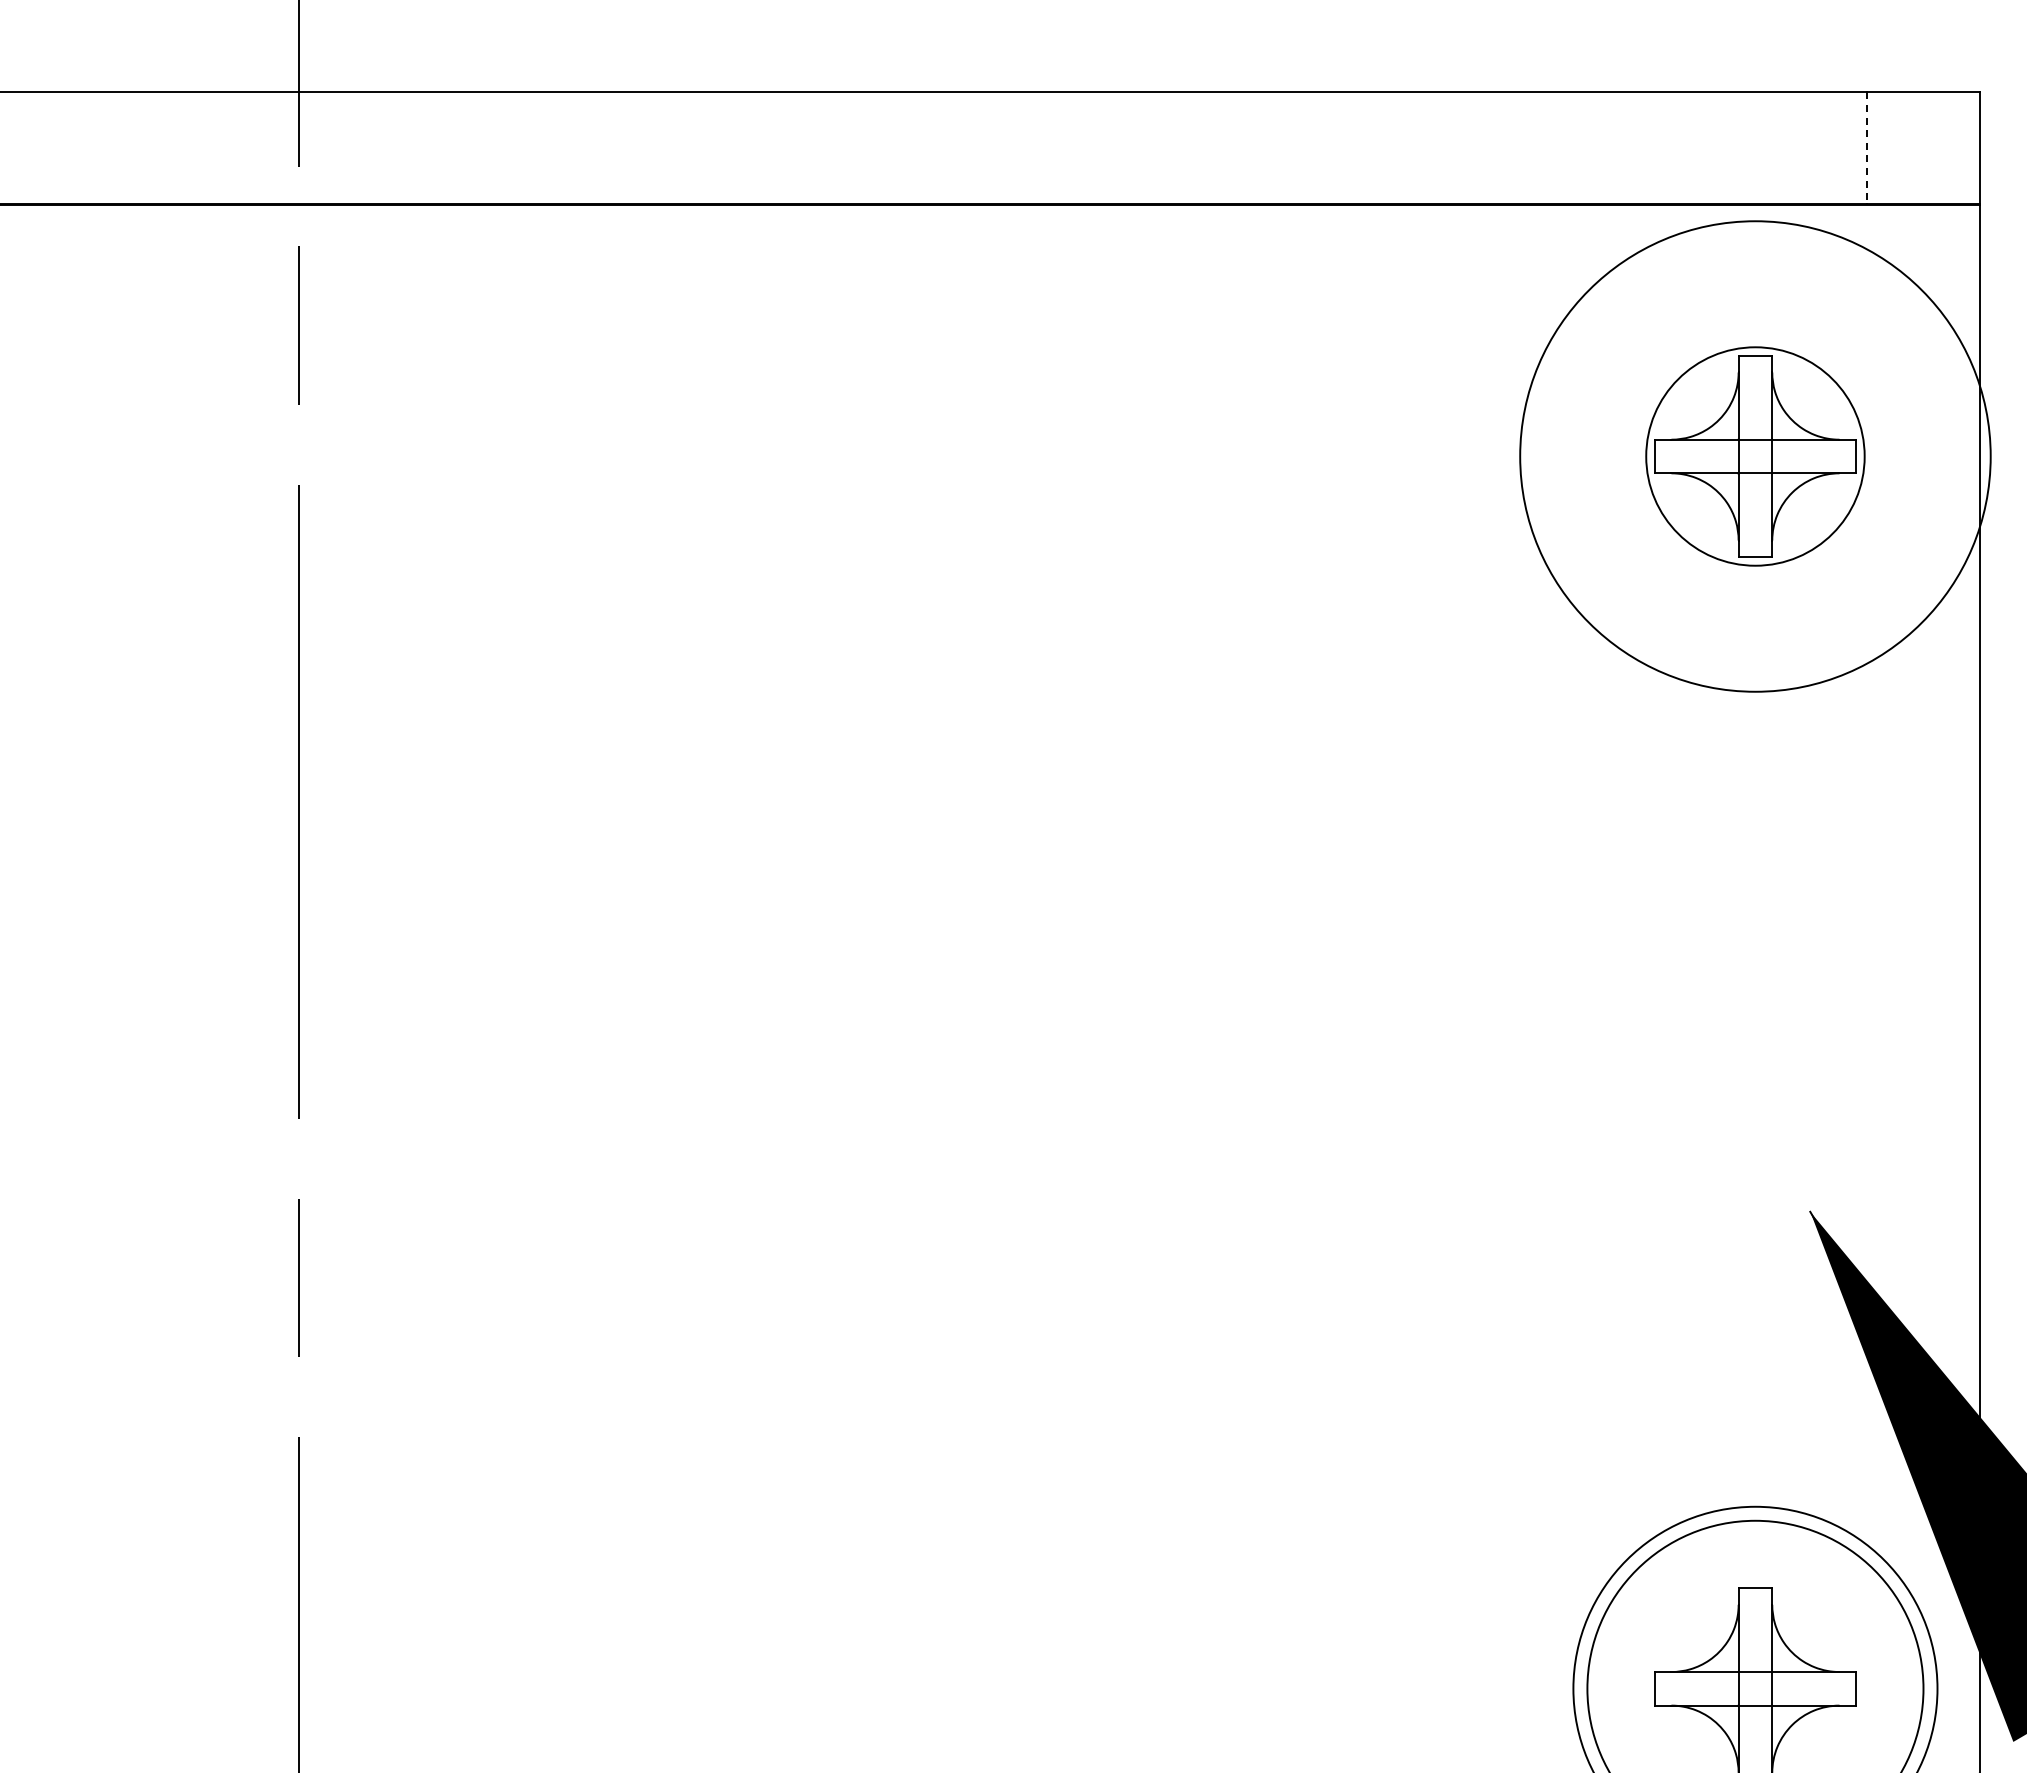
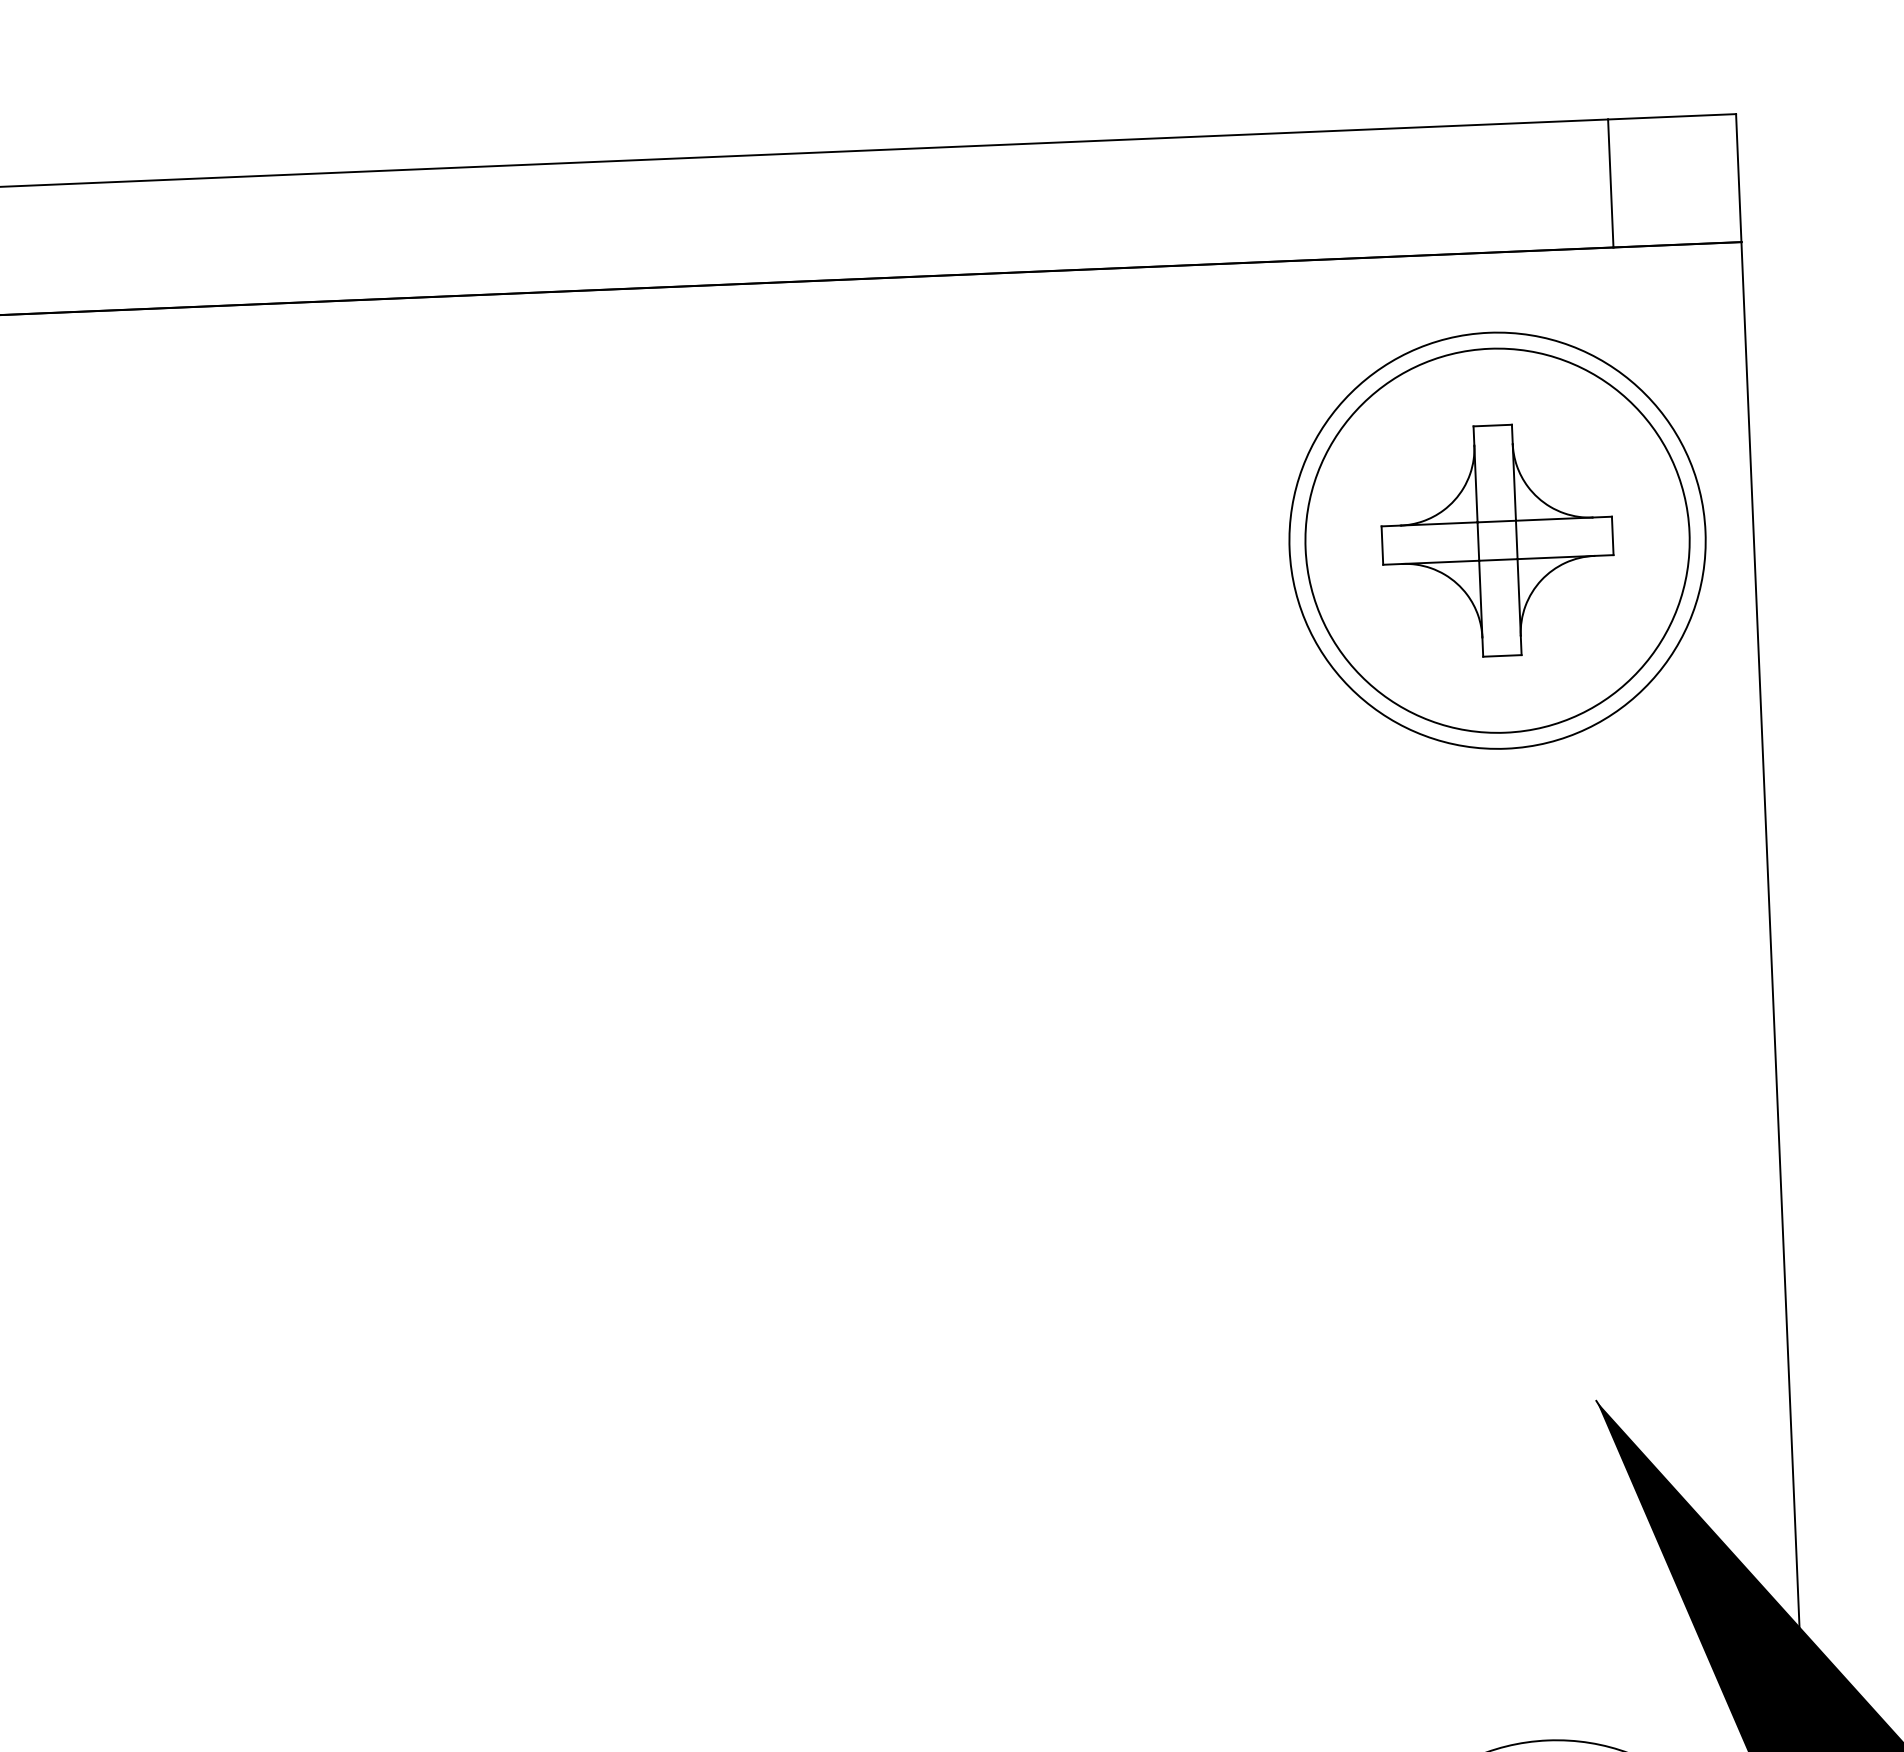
line: (1867, 148) -> (1610, 183), dashed -> solid
circle: (1755, 456) -> (1497, 540), size x0.71
circle: (1755, 456) -> (1497, 540), size x1.67

